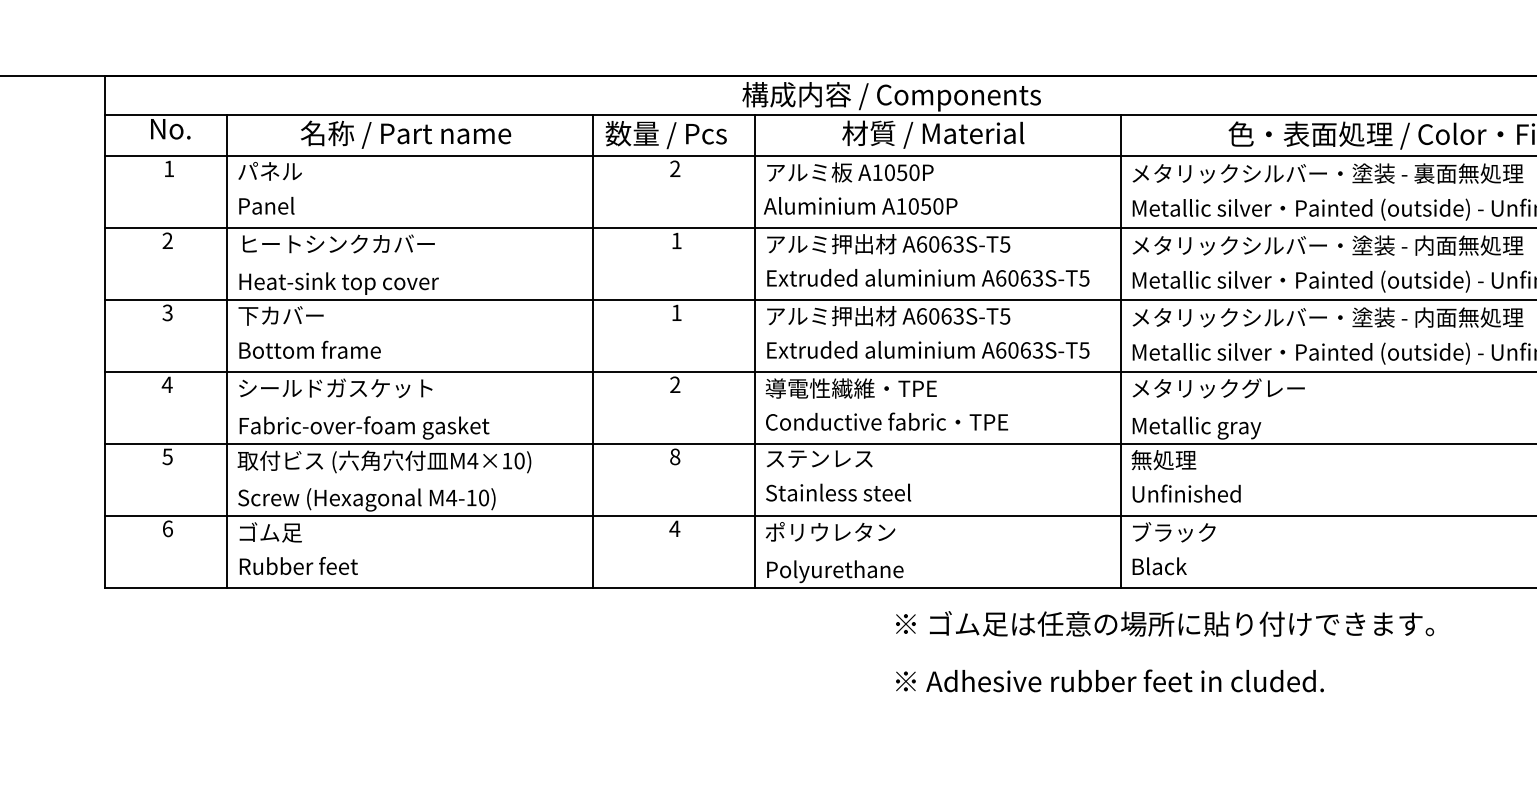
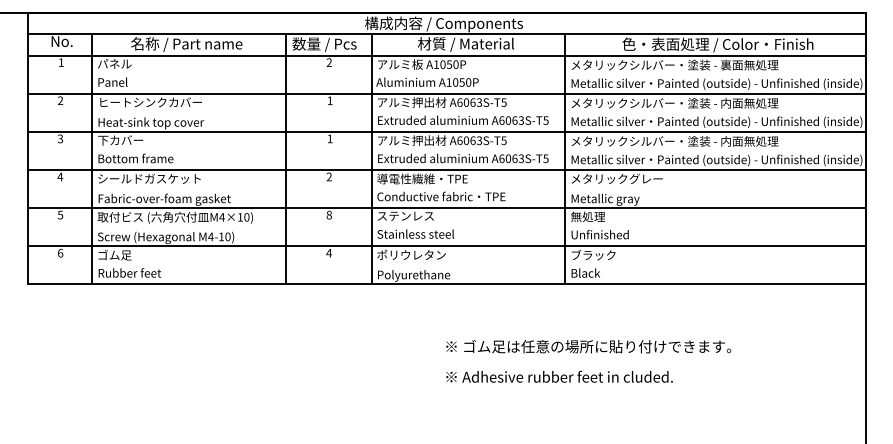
text: (1164, 652) -> (588, 361), moved

